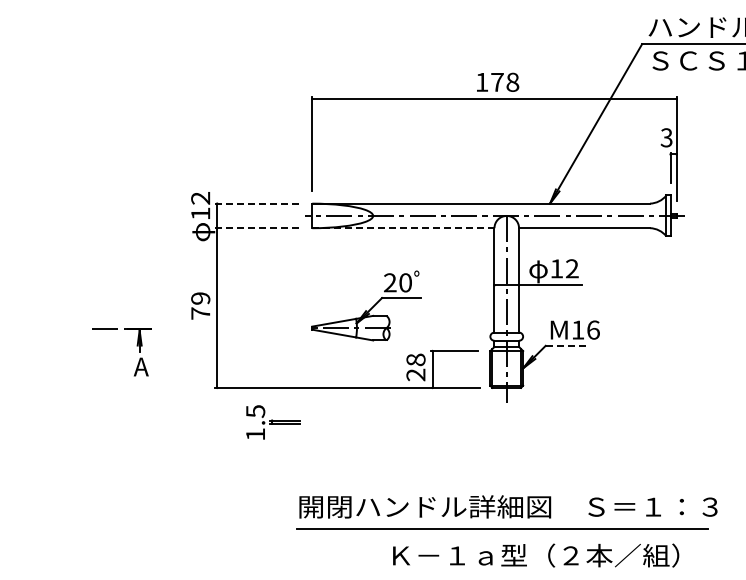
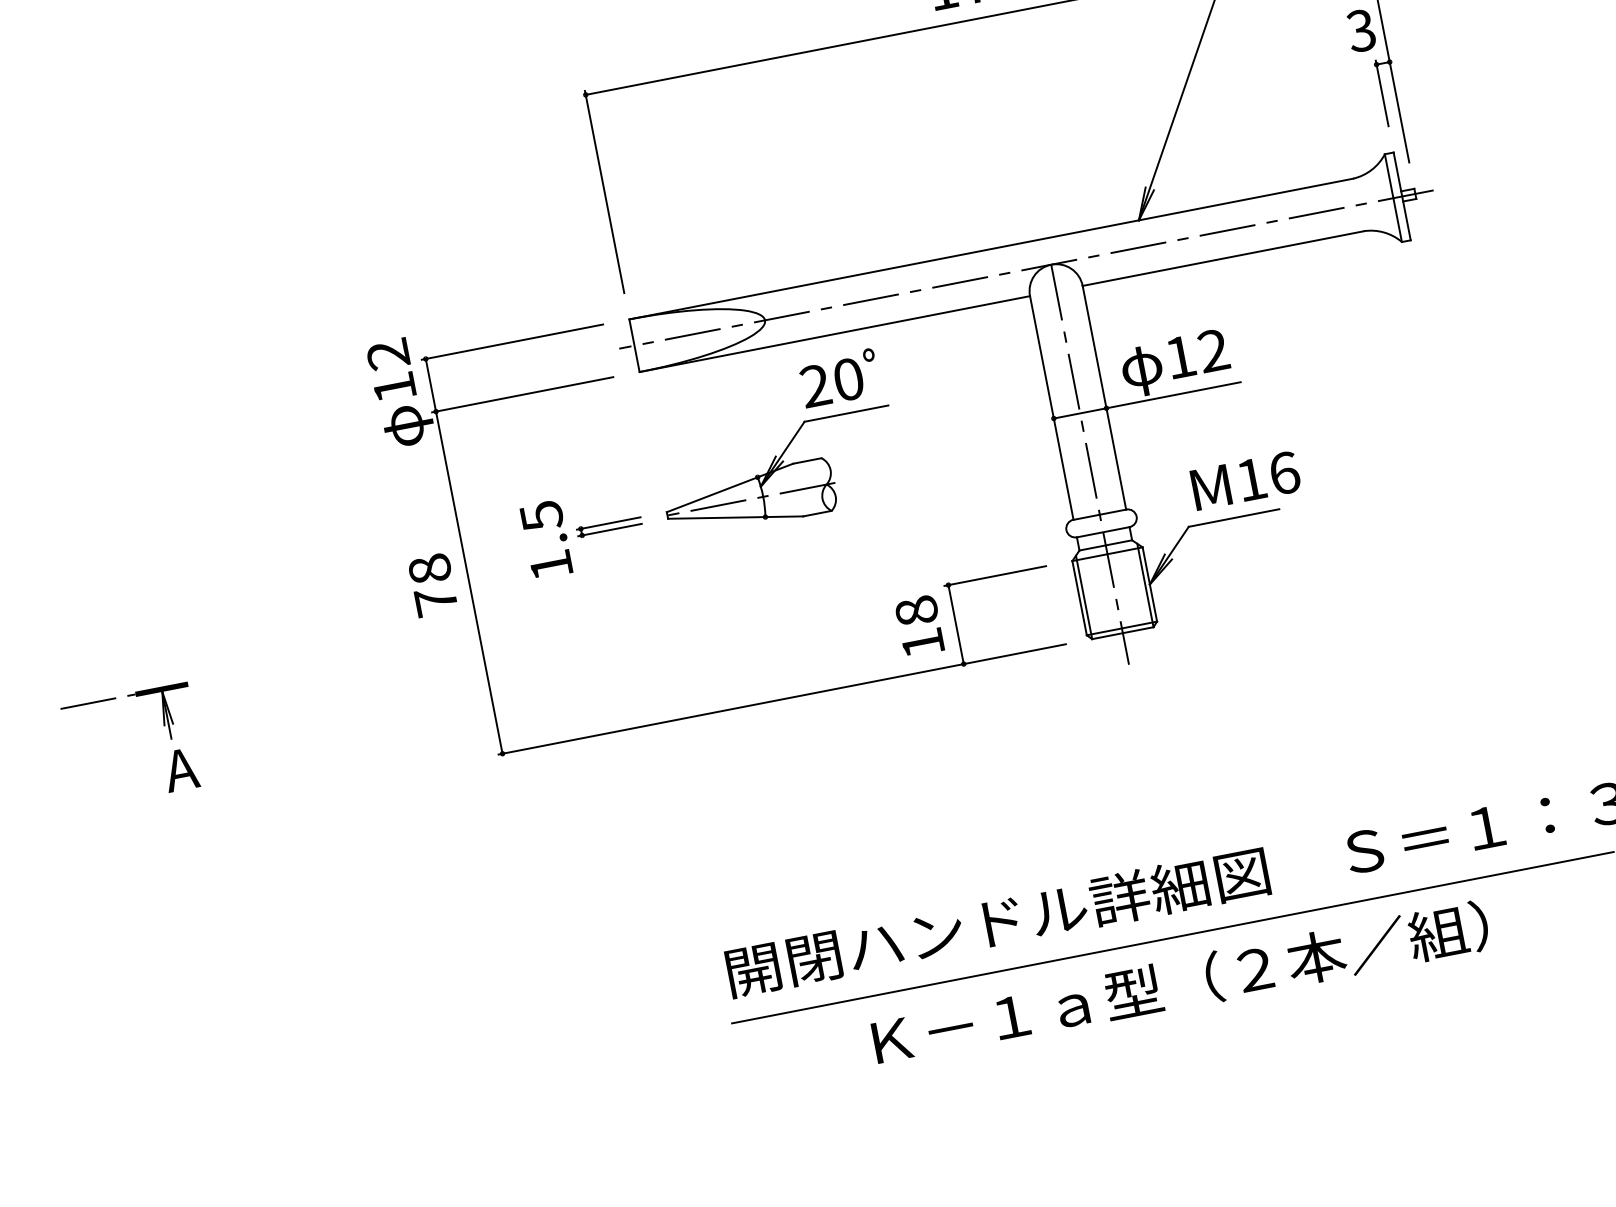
line: (258, 203) -> (514, 341), dashed -> solid
line: (258, 228) -> (524, 395), dashed -> solid
line: (403, 228) -> (835, 334), dashed -> solid
text: (200, 298) -> (429, 569), 79 -> 78
part: (366, 305) -> (774, 444), moved
line: (567, 345) -> (1235, 517), dashed -> solid
part: (136, 346) -> (162, 727), moved
text: (415, 374) -> (921, 642), 28 -> 18
part: (273, 422) -> (584, 532), moved
text: (536, 555) -> (1181, 983), moved

